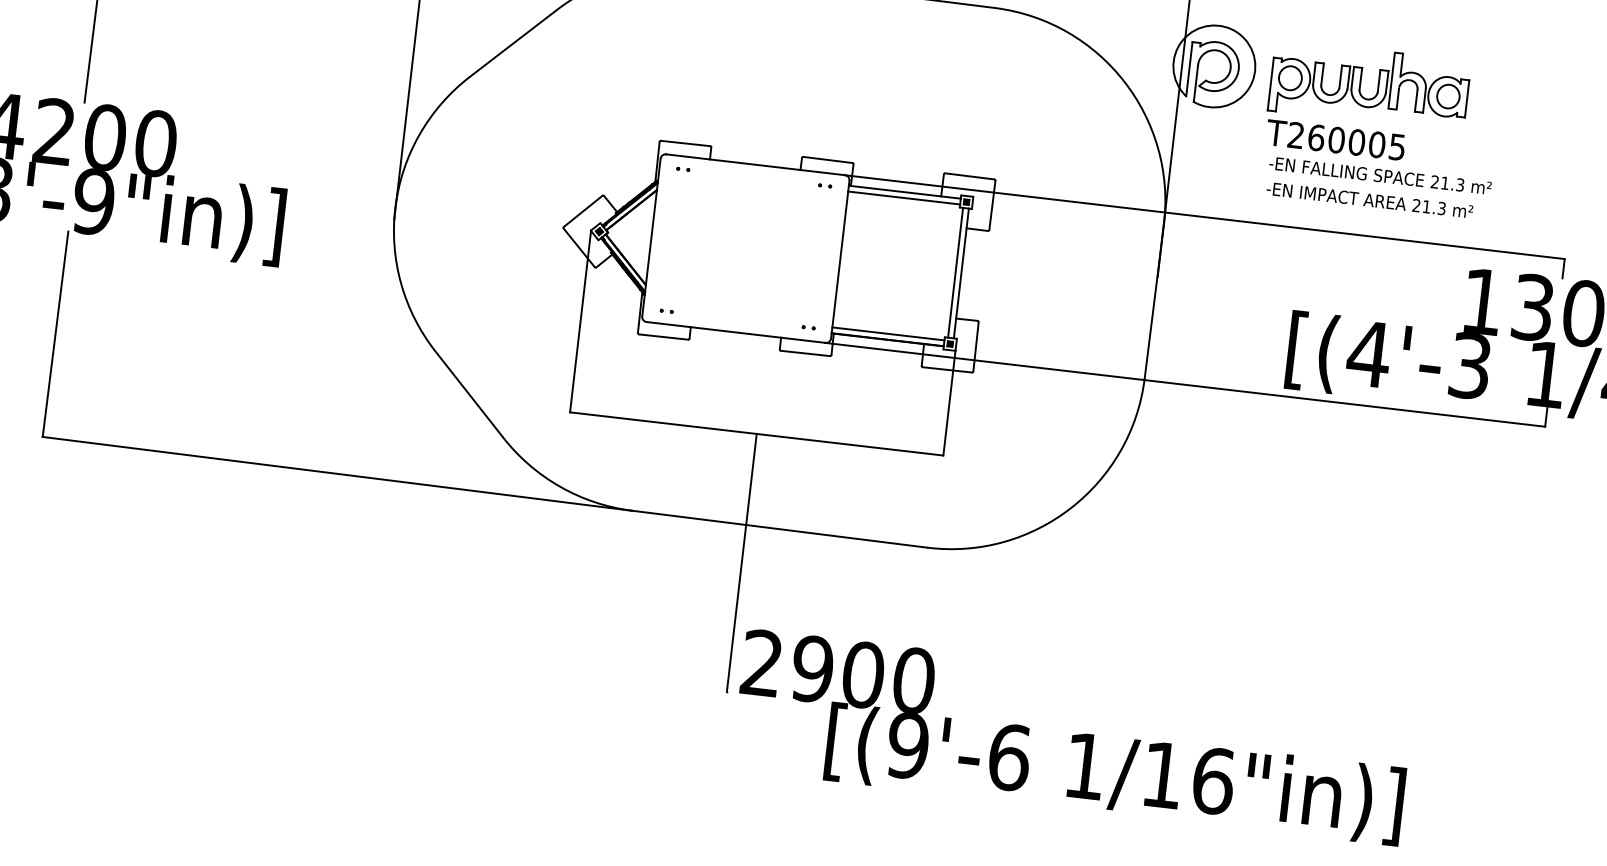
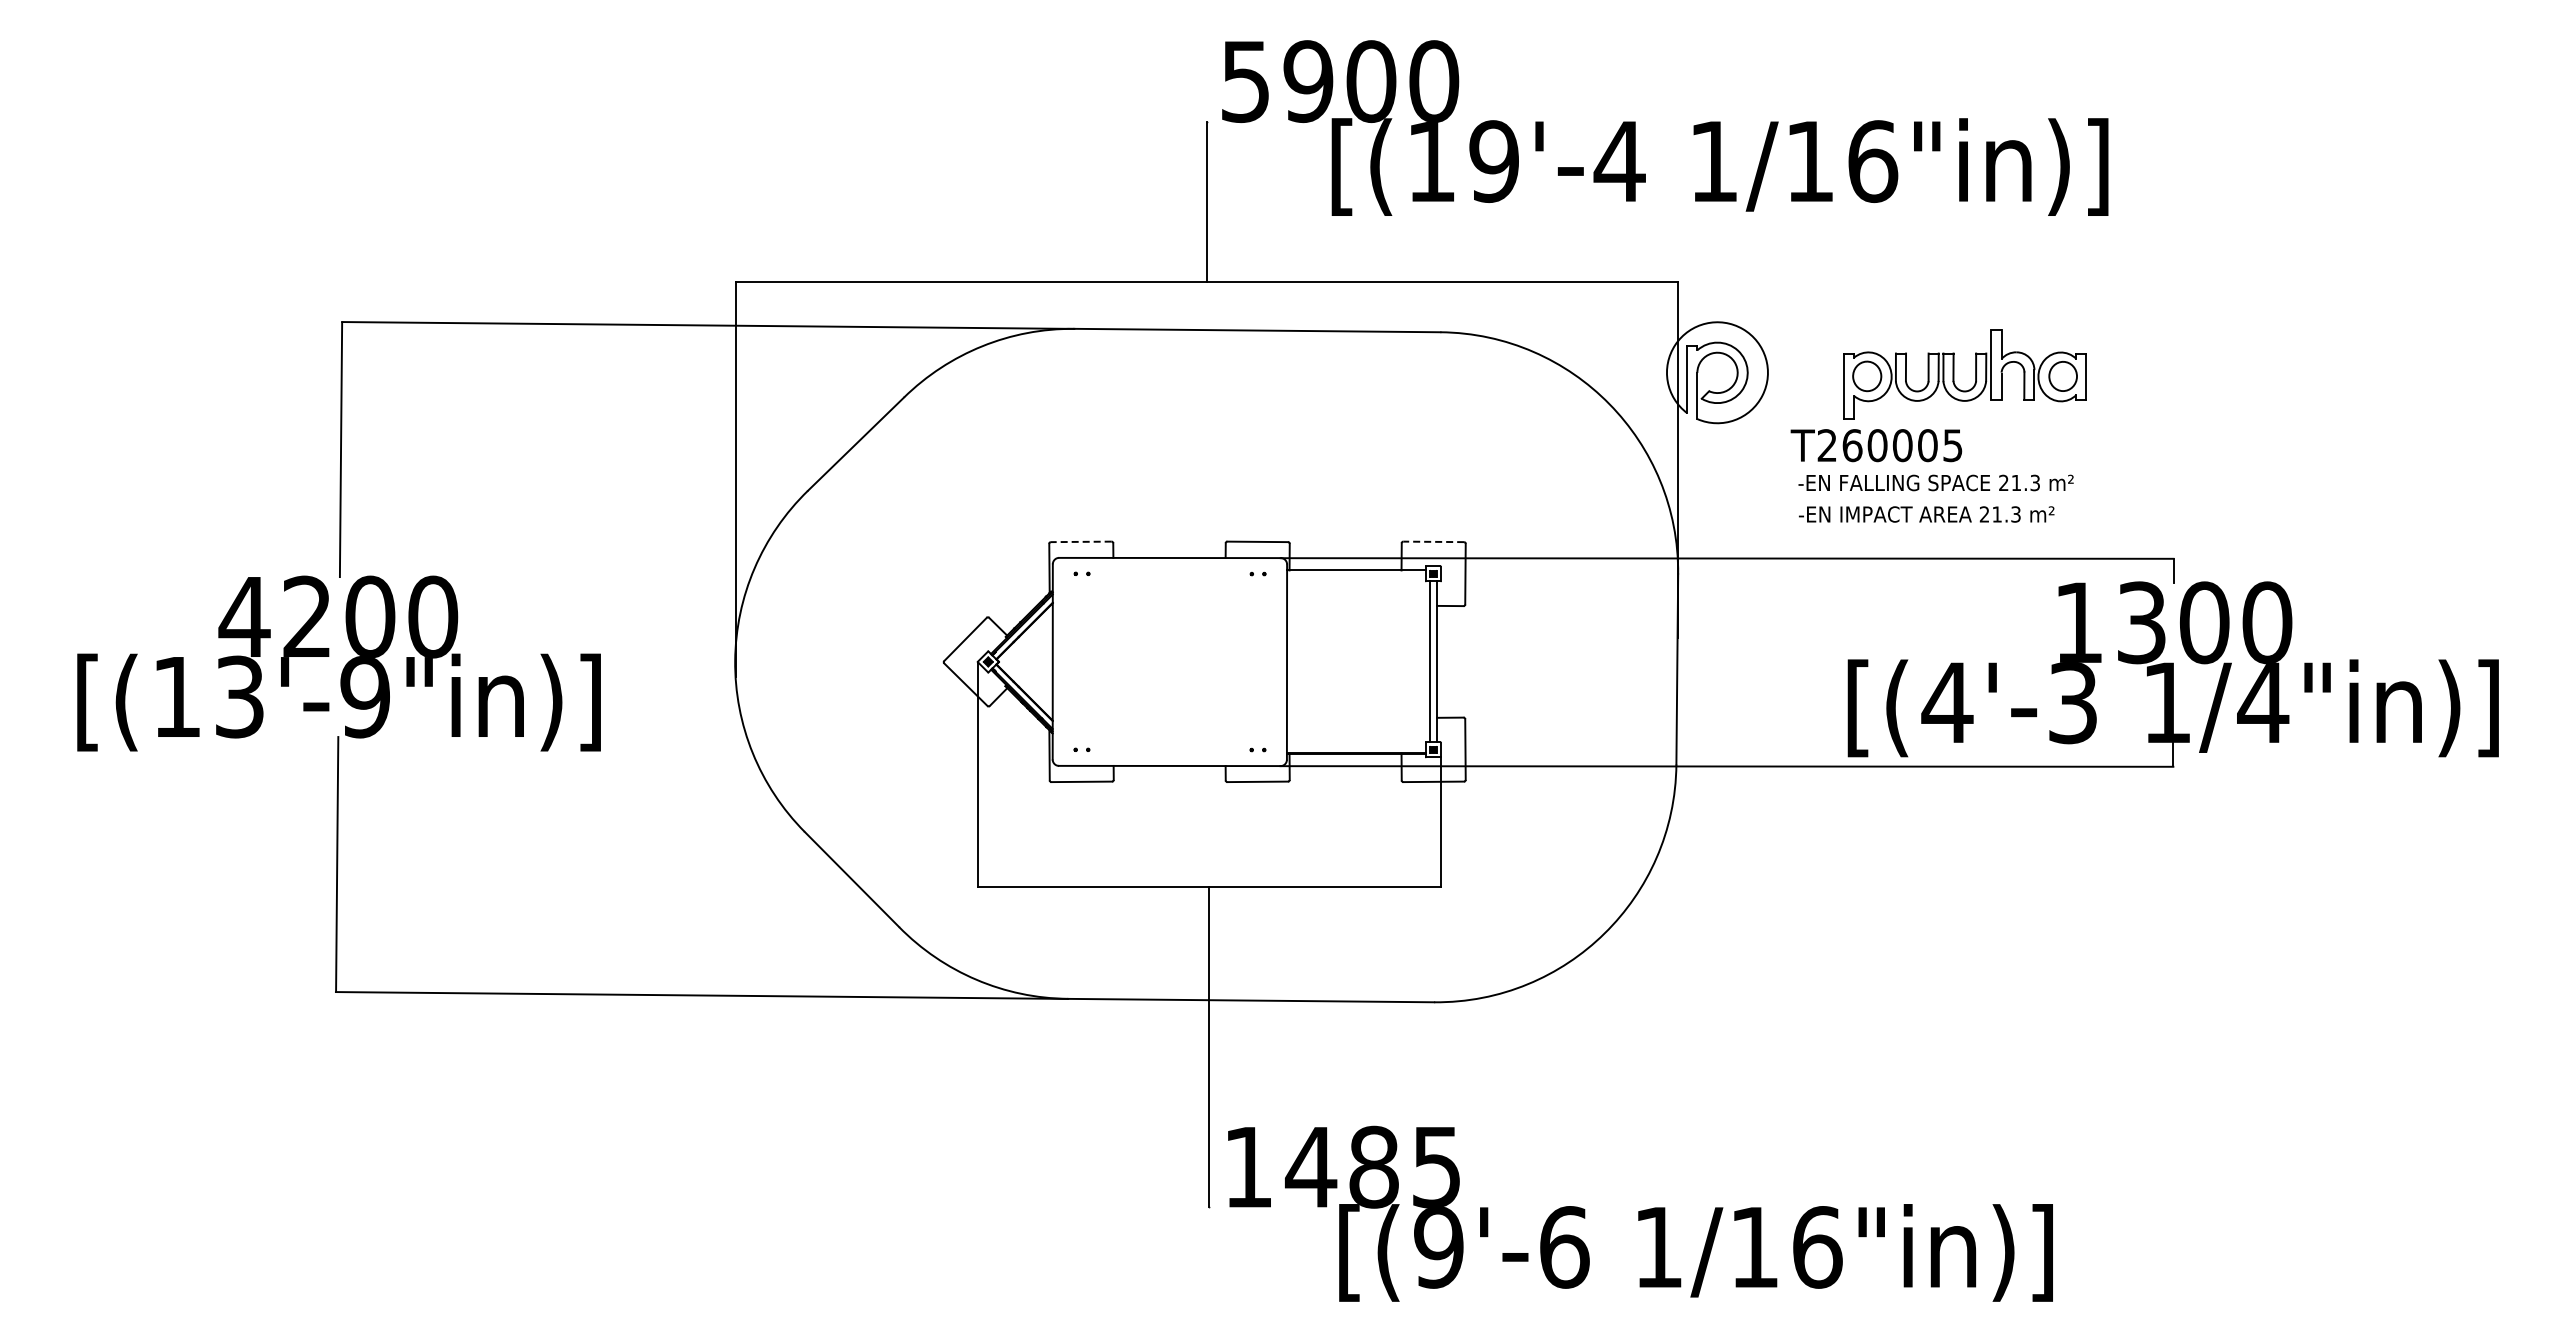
part: (1360, 84) -> (1954, 374), moved
line: (685, 143) -> (1080, 541), solid -> dashed
line: (969, 176) -> (1433, 541), solid -> dashed
line: (904, 197) -> (1356, 577), removed
line: (887, 334) -> (1355, 746), removed
text: (837, 671) -> (1342, 1166), 2900 -> 1485

